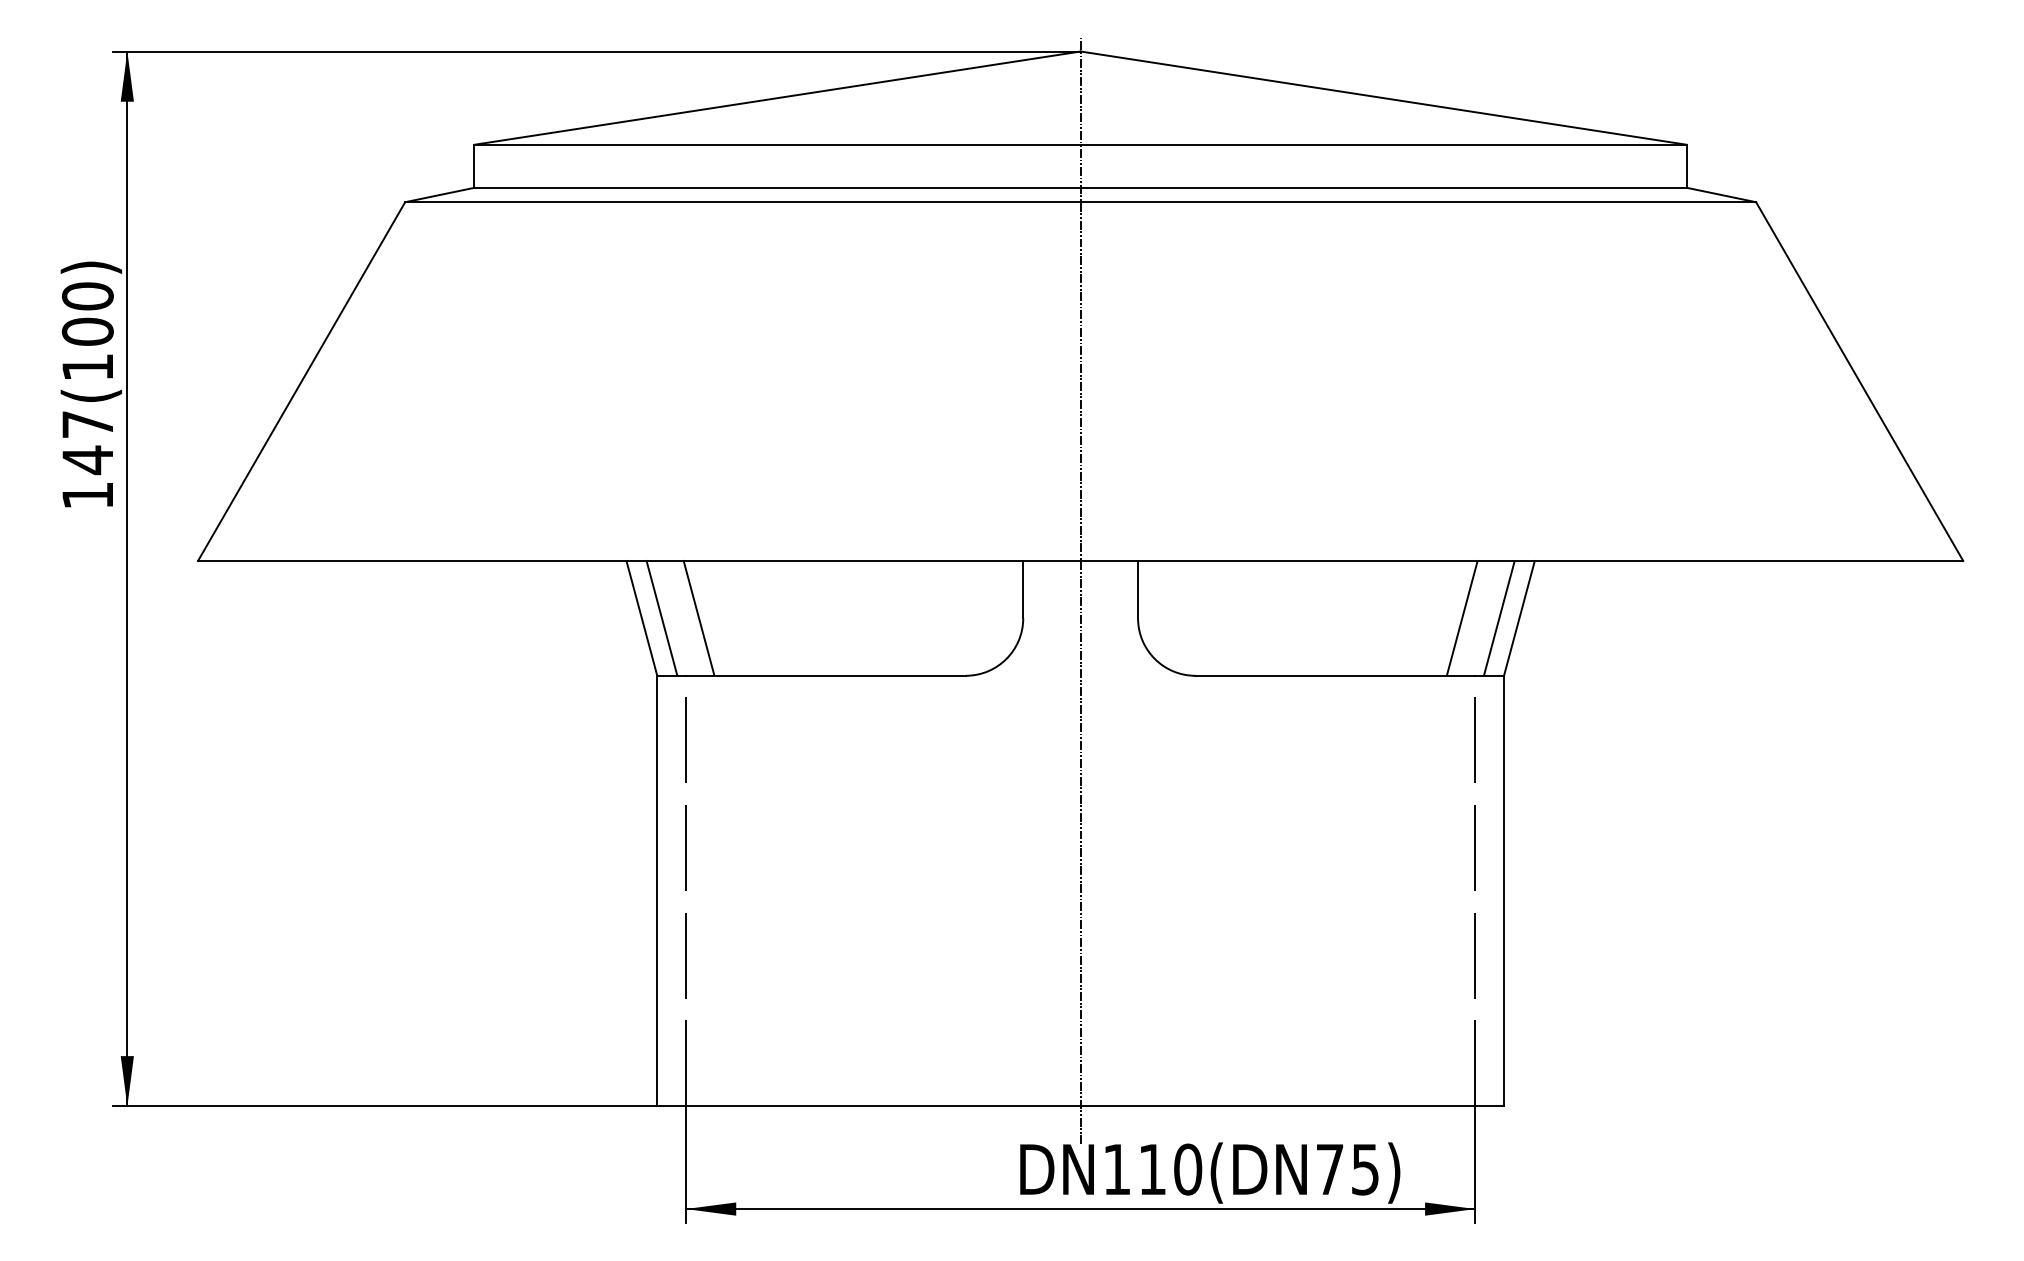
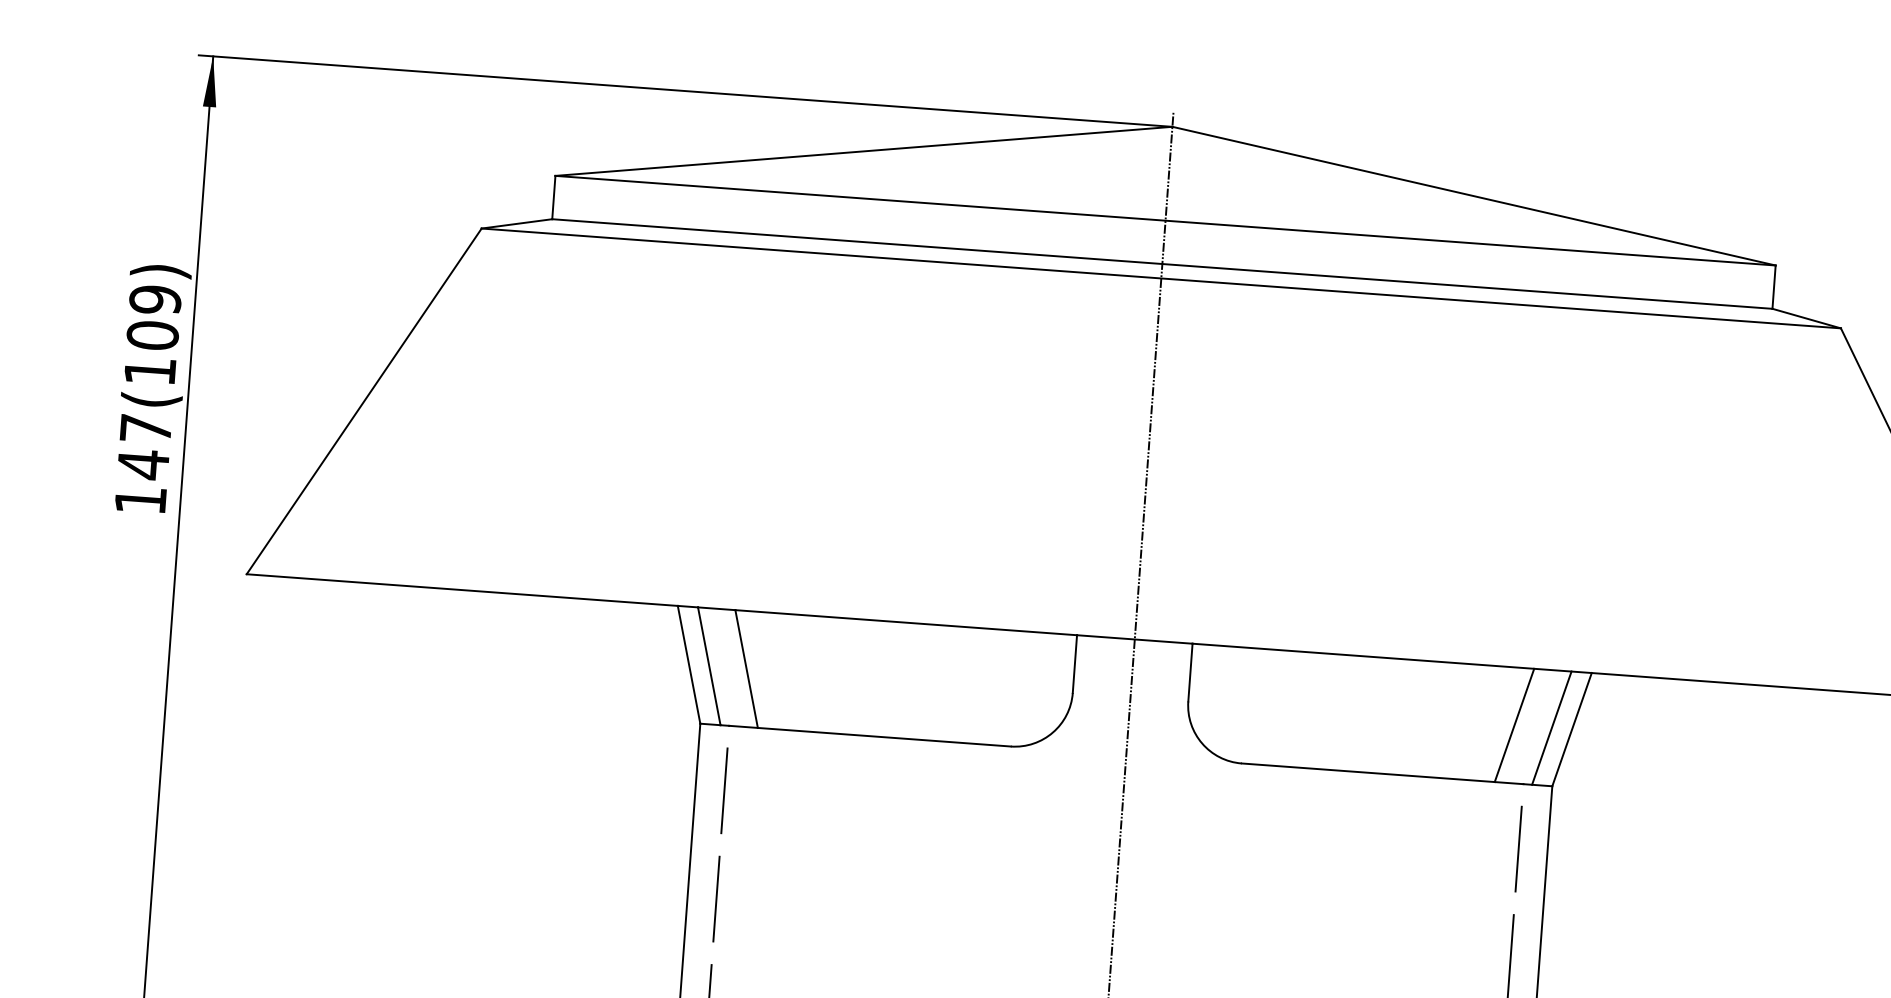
text: (87, 296) -> (155, 299), (100) -> (109)

